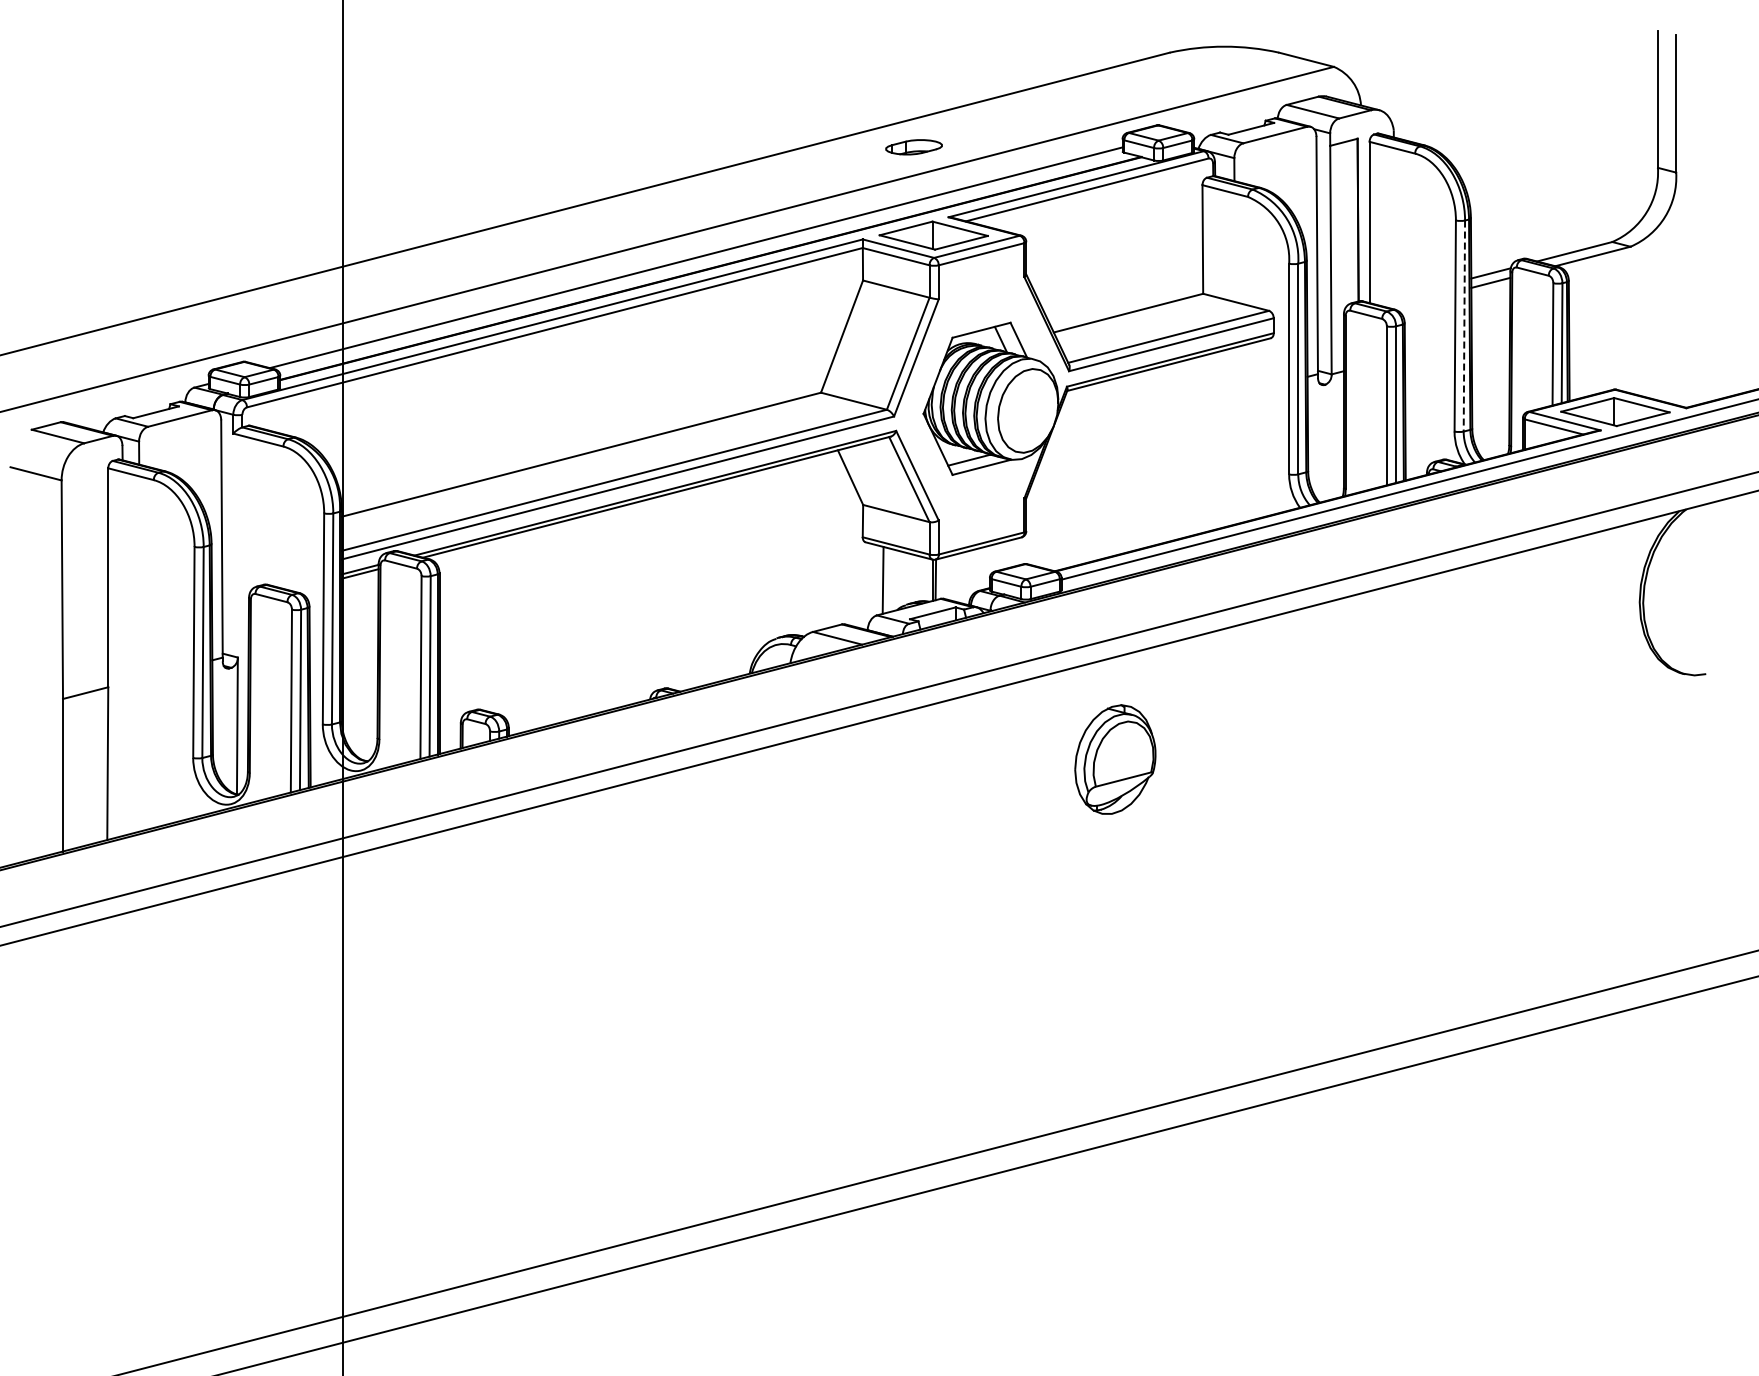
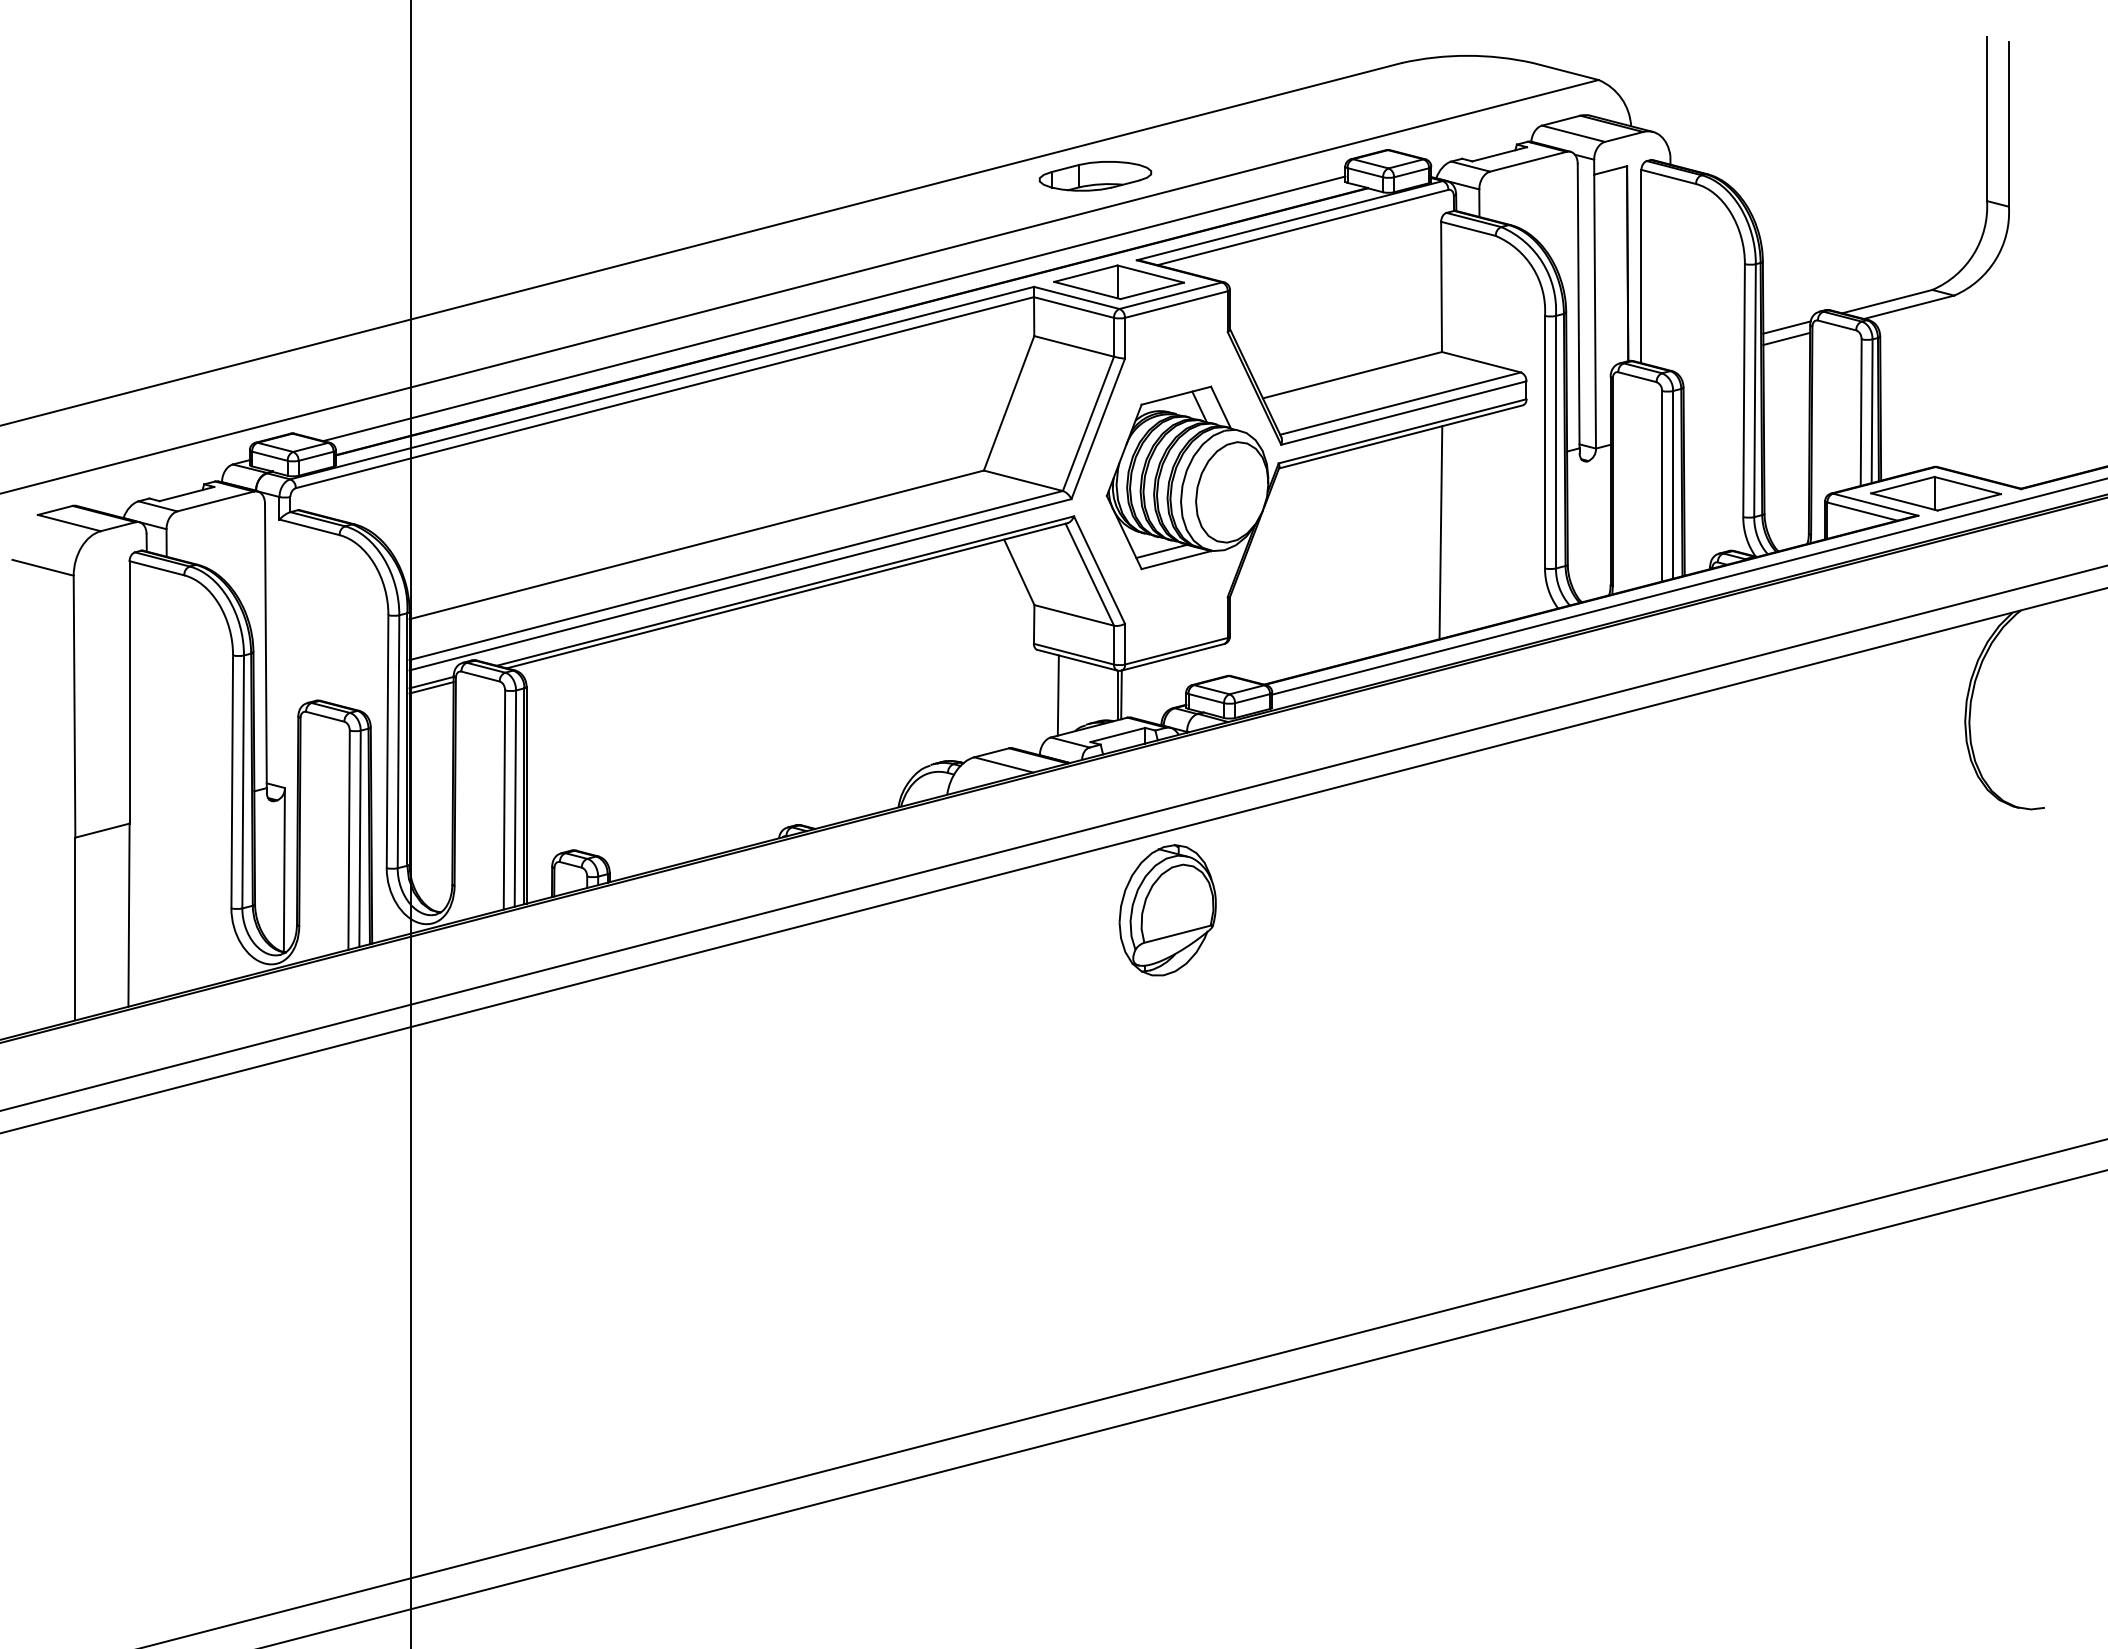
part: (913, 147) -> (1094, 176), size x1.67
line: (1464, 326) -> (1755, 391), dashed -> solid
line: (1202, 444) -> (1441, 532), added
part: (1115, 759) -> (1167, 910), moved

